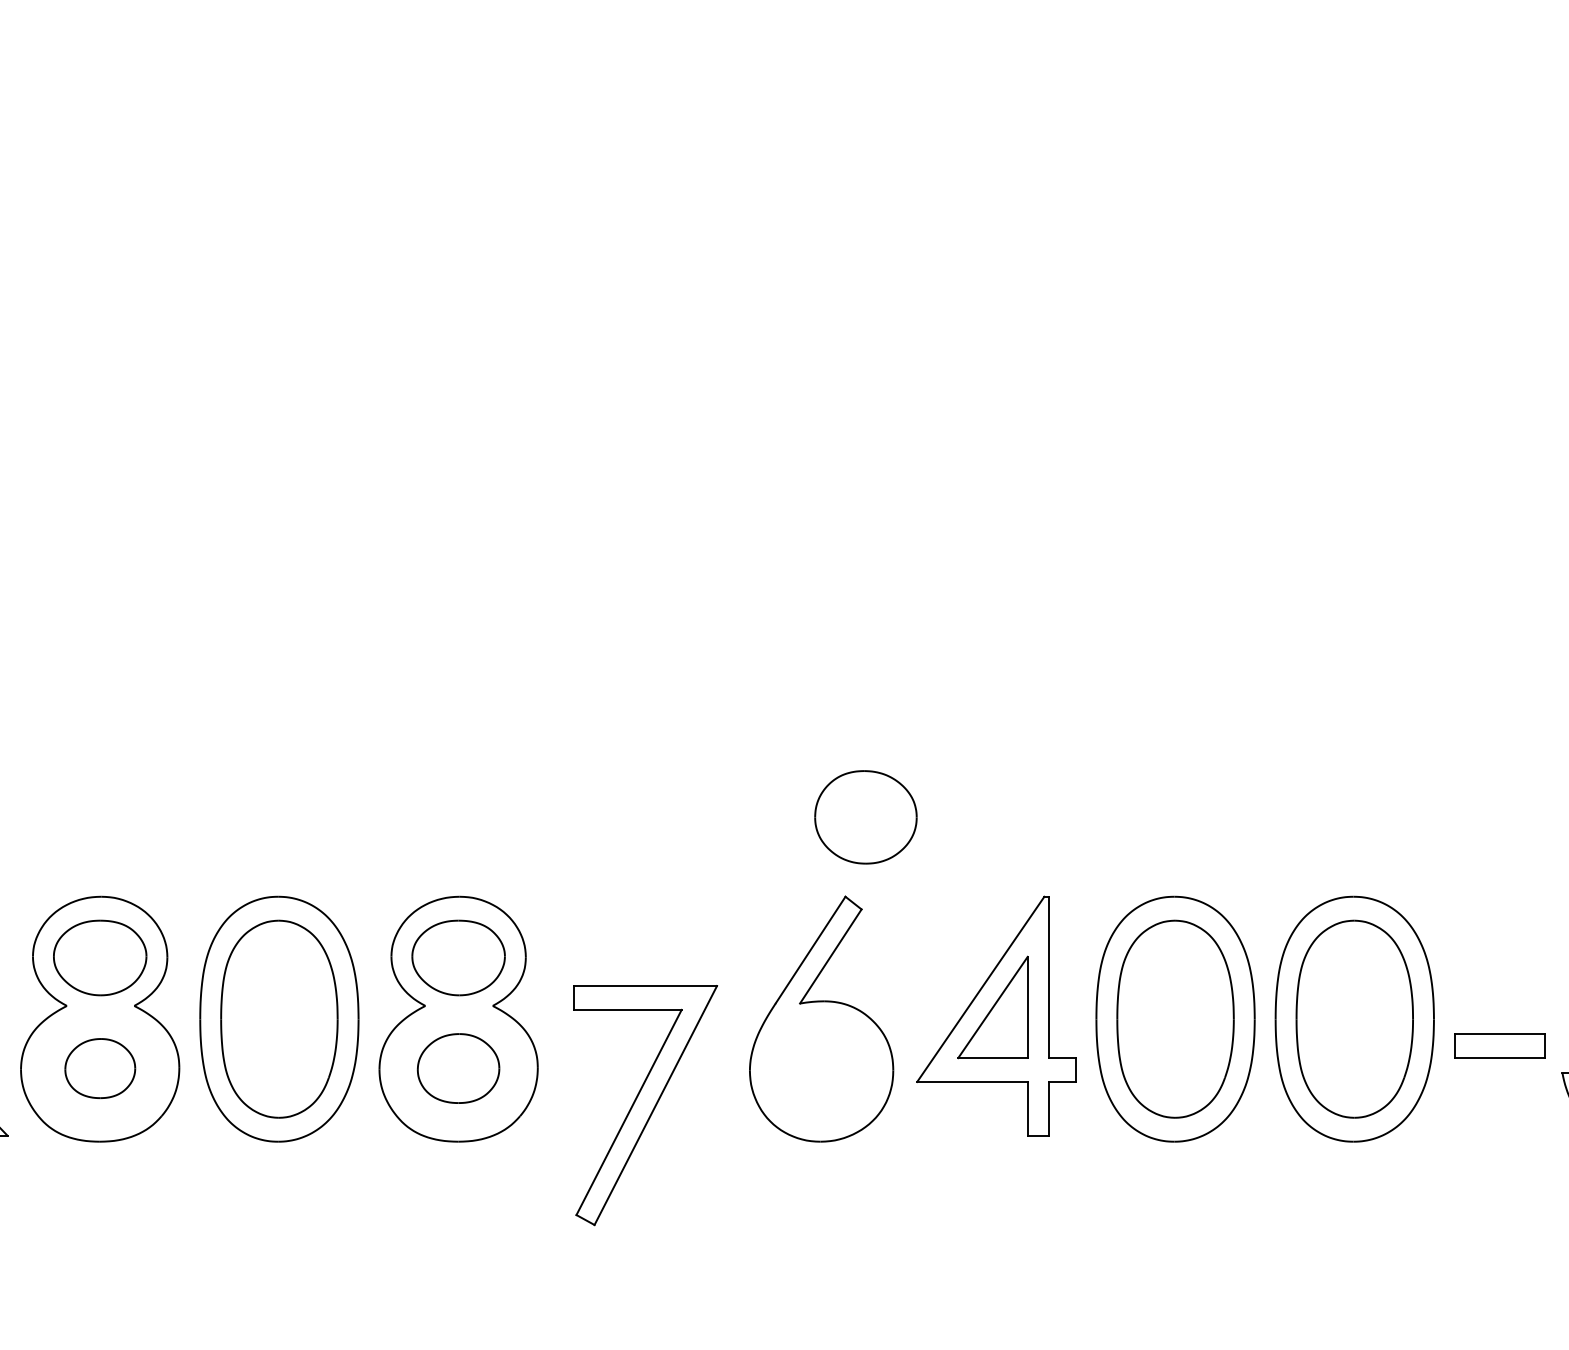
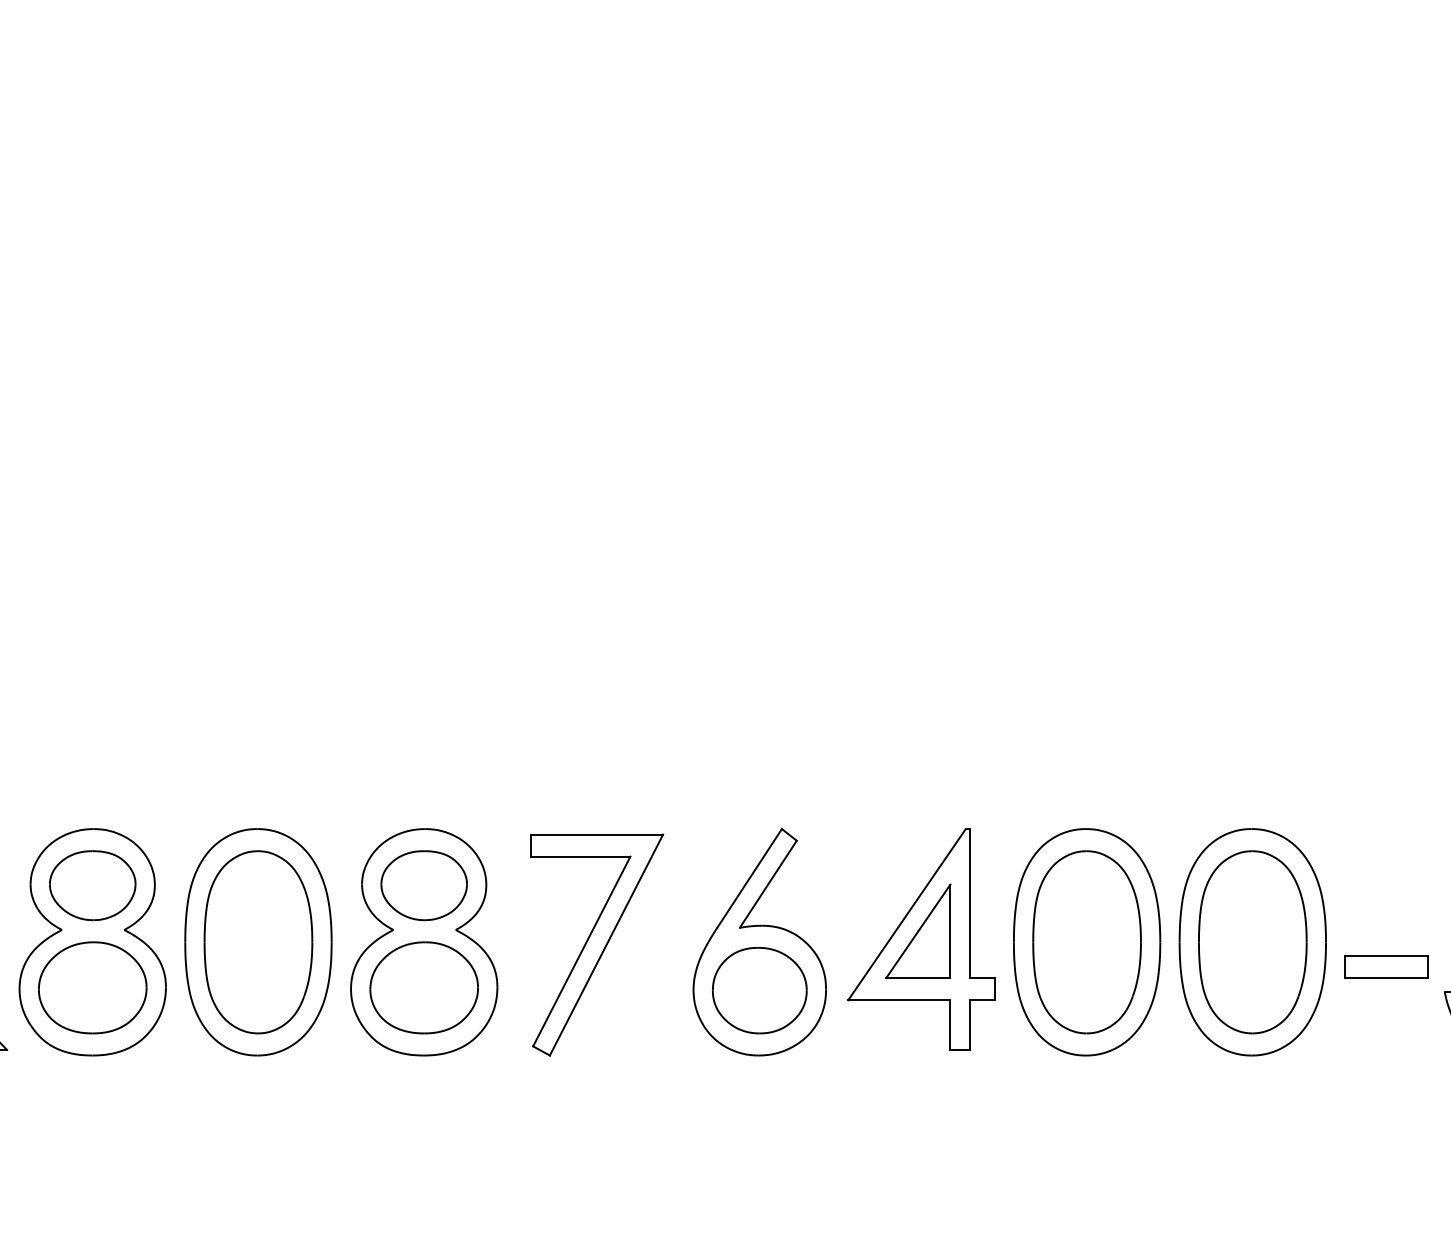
part: (865, 817) -> (759, 990), moved
part: (99, 1068) -> (92, 987), size x1.67
part: (457, 1068) -> (423, 987), size x1.43
part: (646, 1104) -> (597, 944), moved

